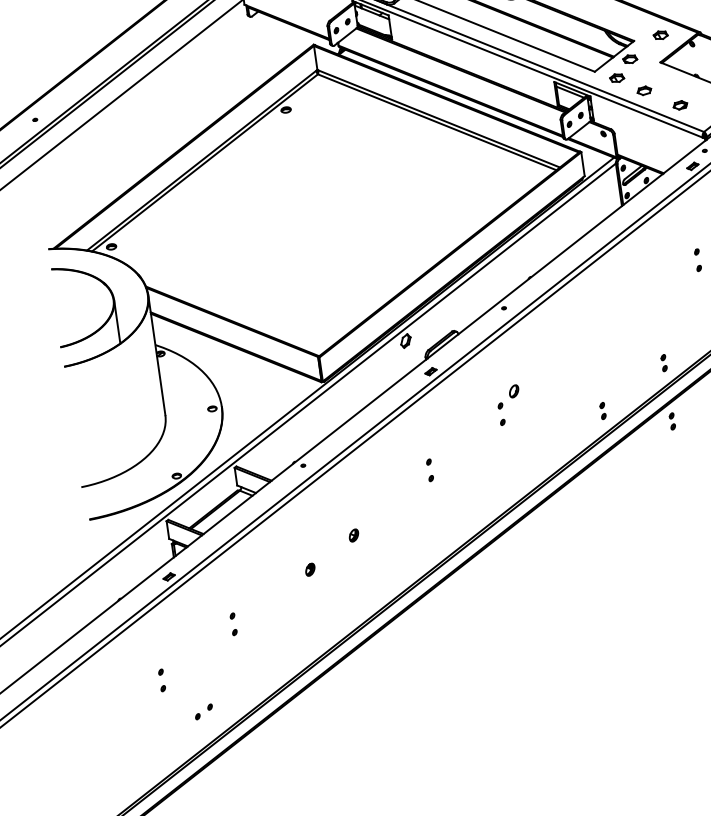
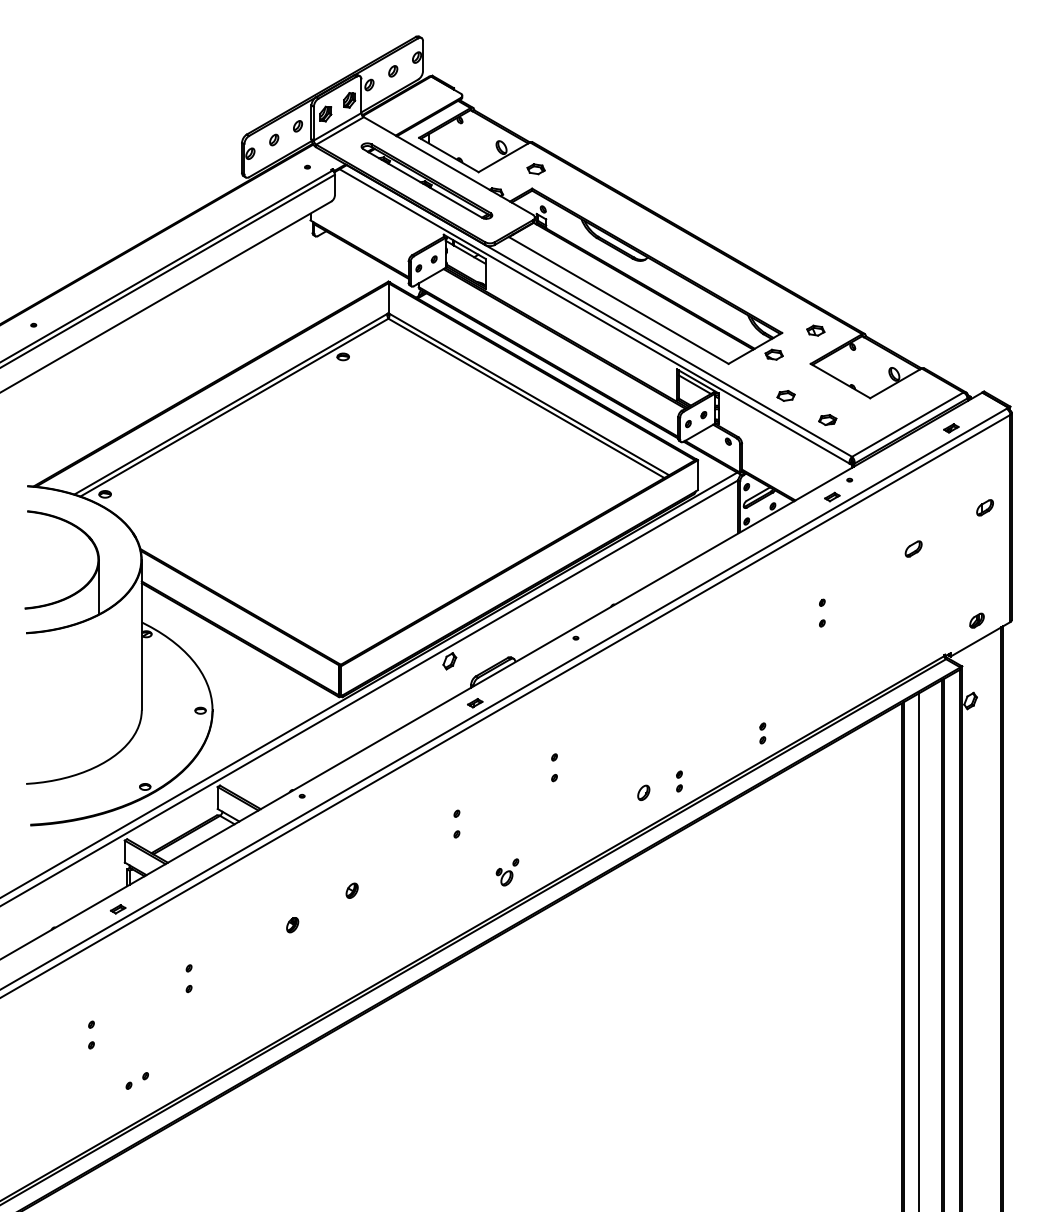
part: (616, 78) -> (754, 375), removed
part: (513, 391) -> (643, 792), moved
part: (672, 421) -> (762, 806), removed
part: (476, 503) -> (507, 872), added

